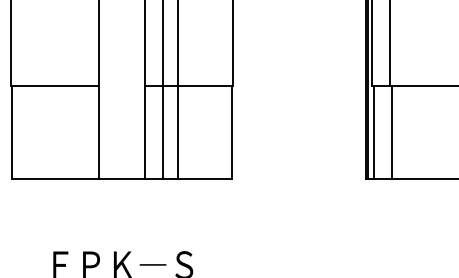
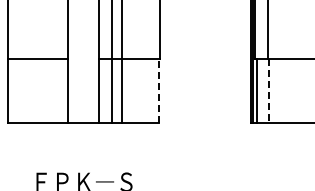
line: (232, 131) -> (159, 90), solid -> dashed
line: (392, 131) -> (269, 90), solid -> dashed

